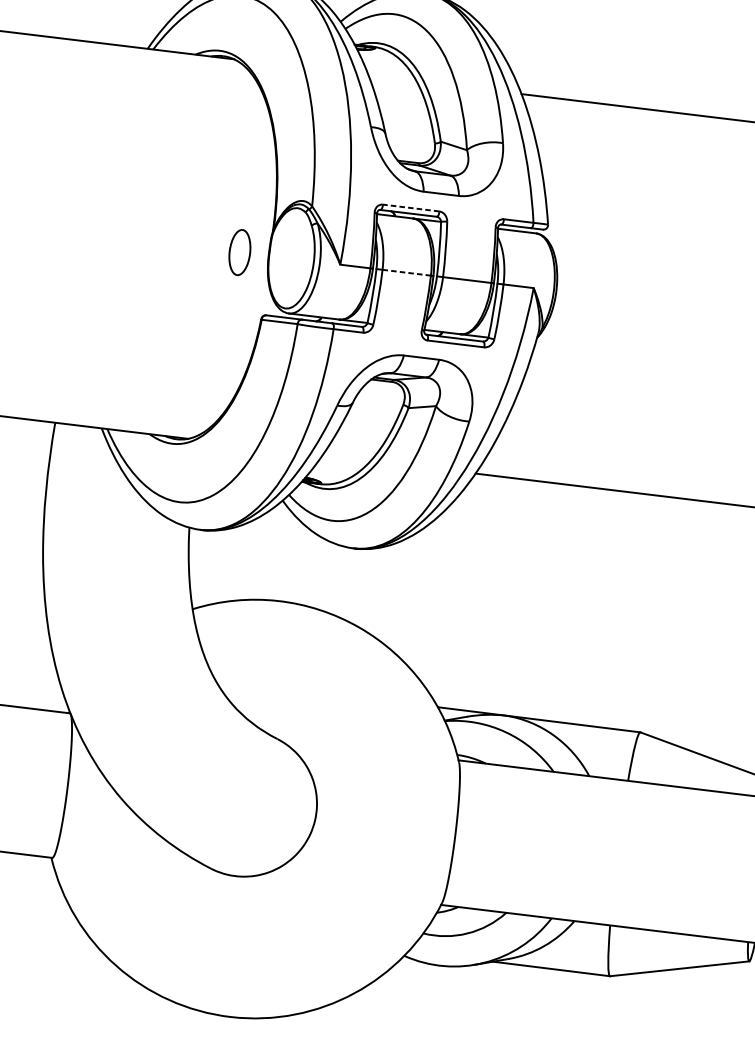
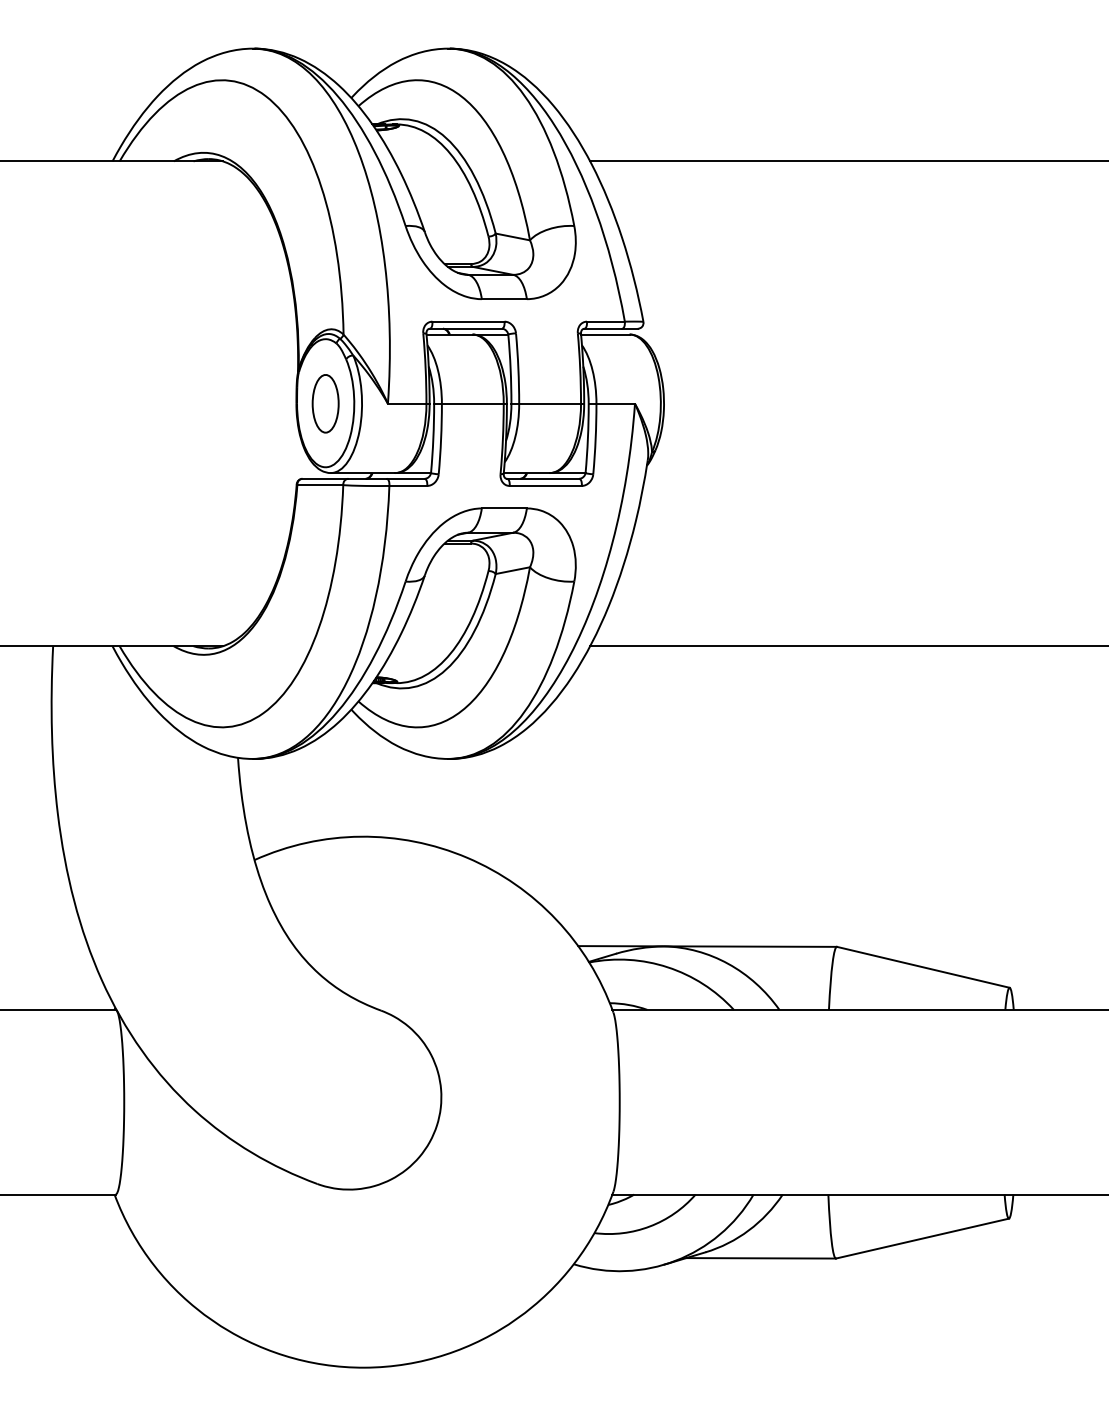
line: (410, 207) -> (467, 321), dashed -> solid
part: (239, 252) -> (325, 403), moved
line: (406, 272) -> (472, 403), dashed -> solid

